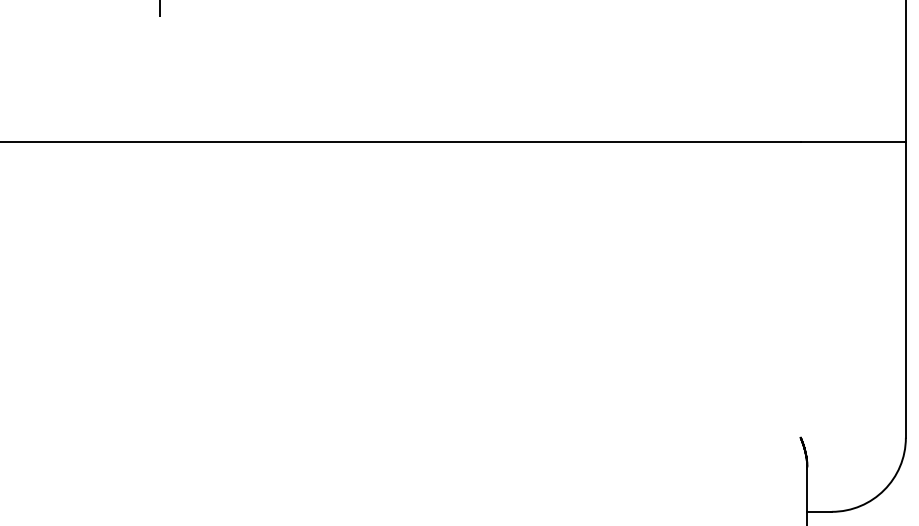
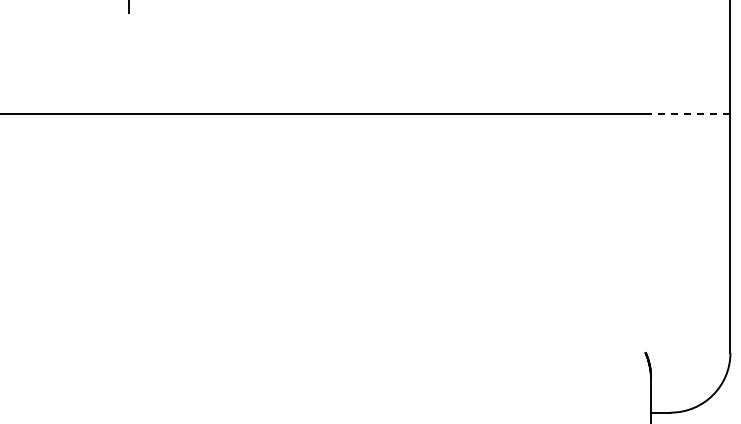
line: (852, 142) -> (687, 114), solid -> dashed

